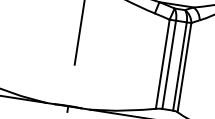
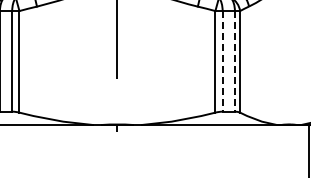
line: (169, 64) -> (222, 61), solid -> dashed
line: (179, 66) -> (234, 61), solid -> dashed

